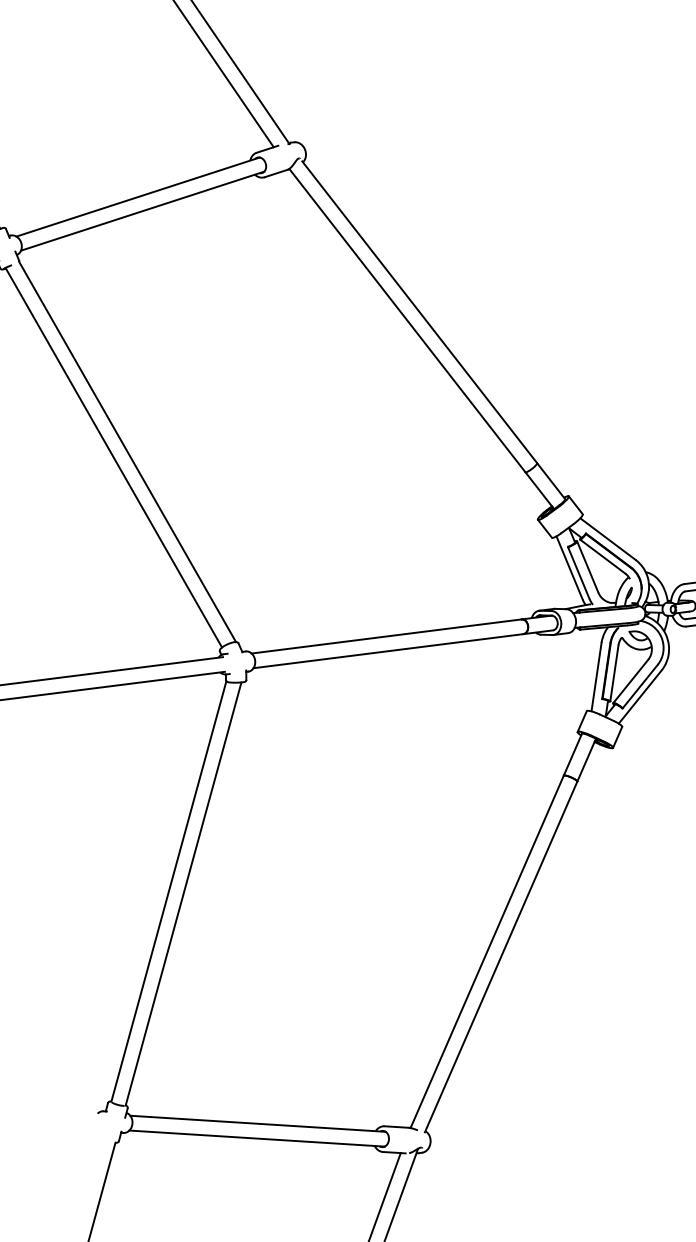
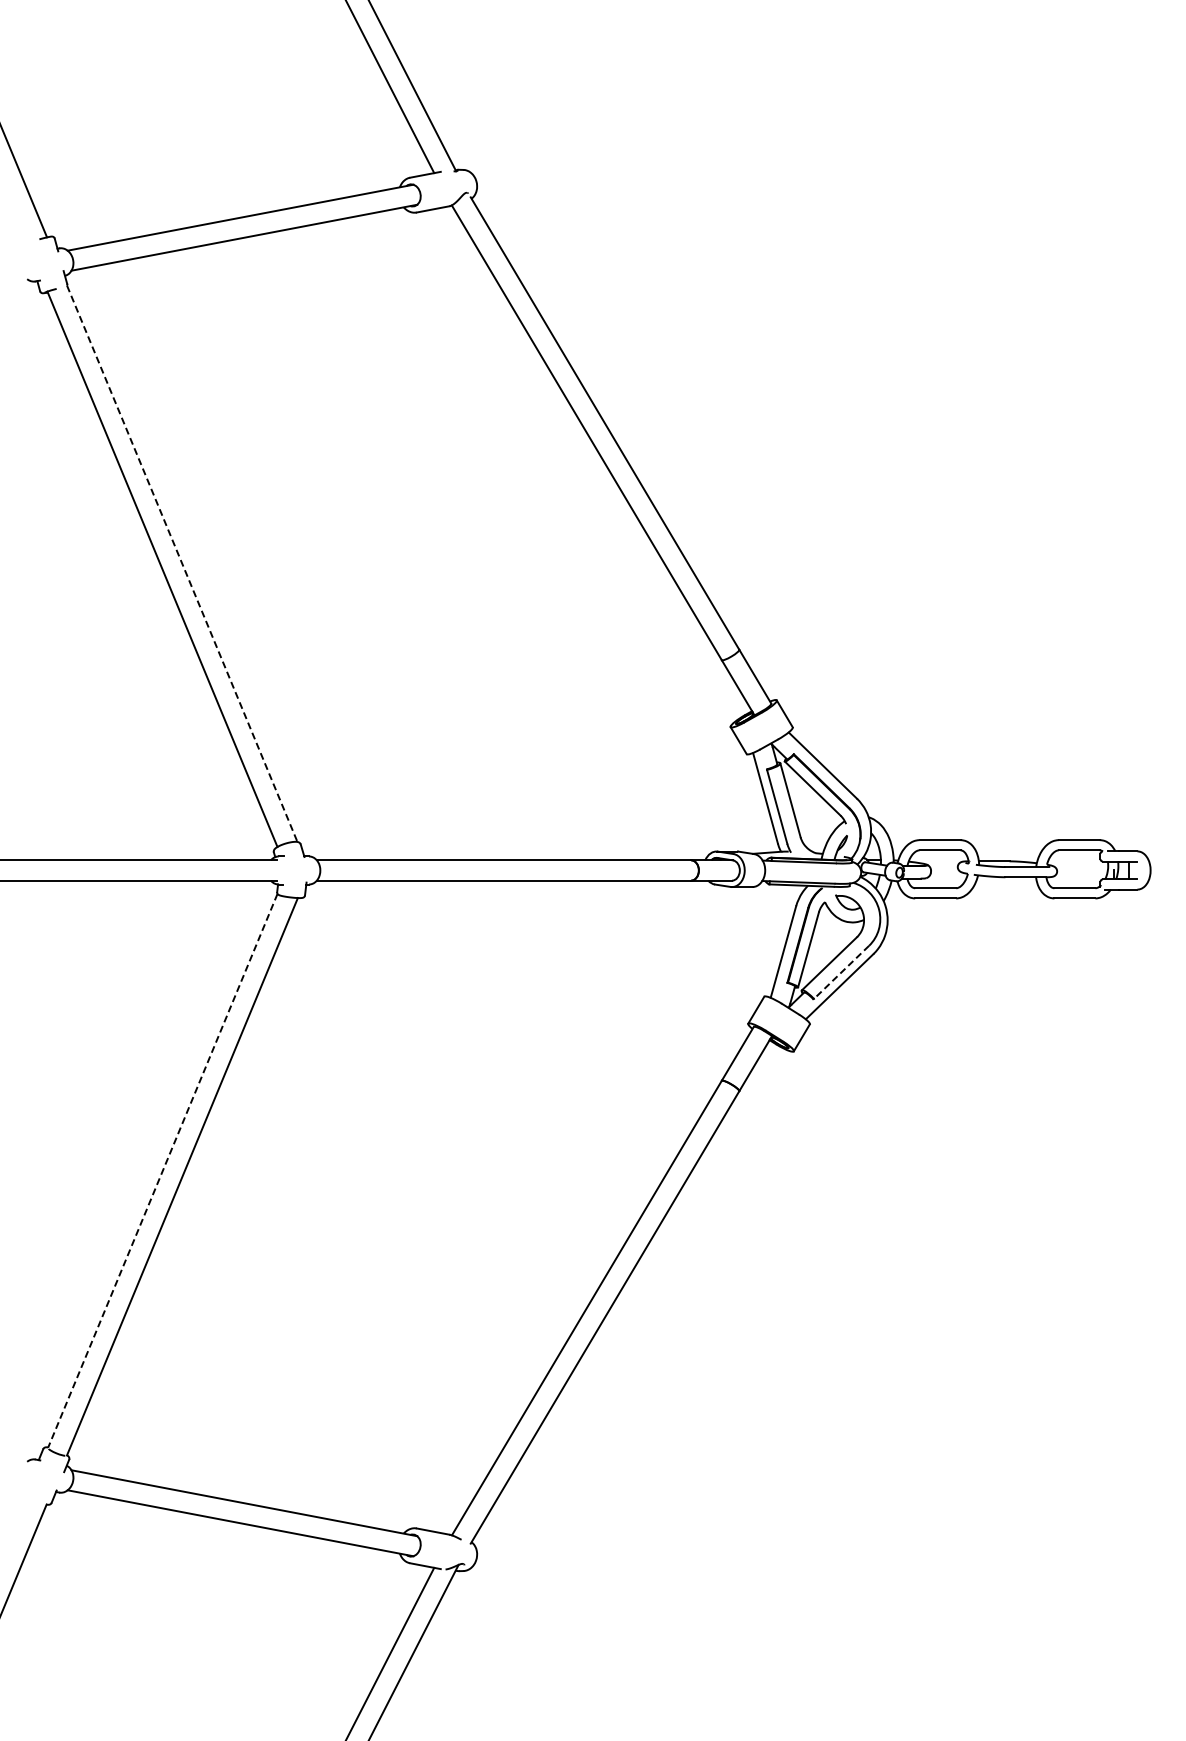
line: (127, 452) -> (182, 564), solid -> dashed
line: (640, 686) -> (841, 972), solid -> dashed
line: (168, 891) -> (162, 1170), solid -> dashed

